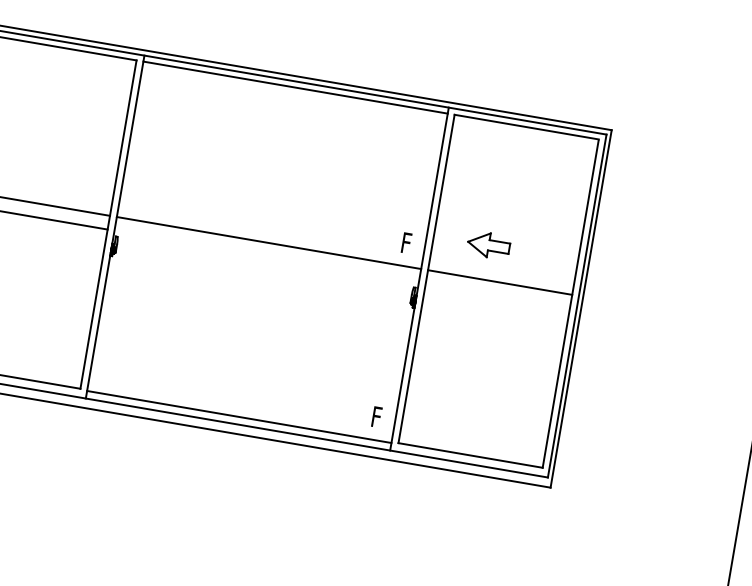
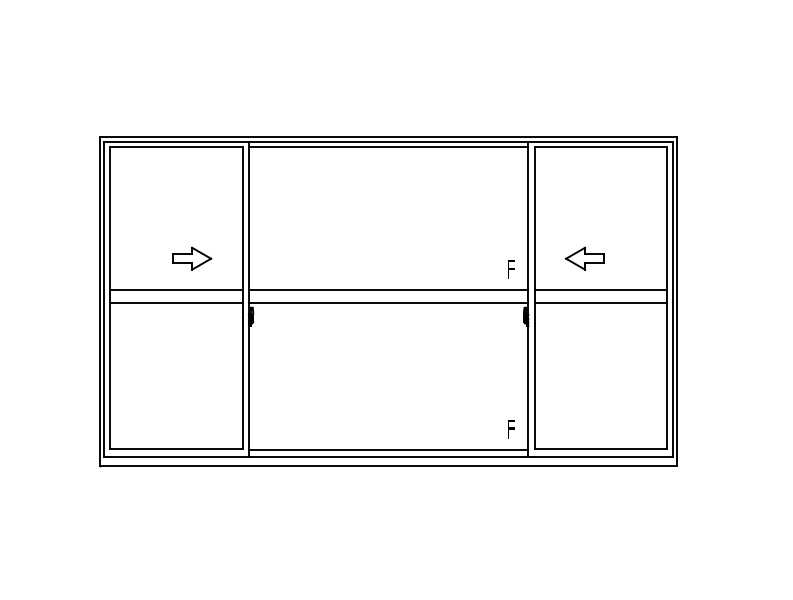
part: (61, 172) -> (192, 258), added
line: (266, 256) -> (388, 302), added
line: (497, 295) -> (600, 302), added

